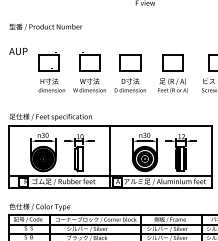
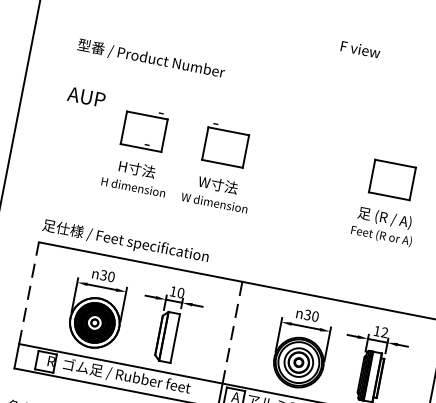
part: (129, 73) -> (301, 184), removed
line: (9, 150) -> (30, 292), solid -> dashed
line: (110, 151) -> (232, 334), solid -> dashed

